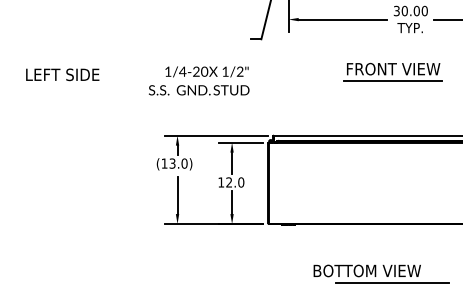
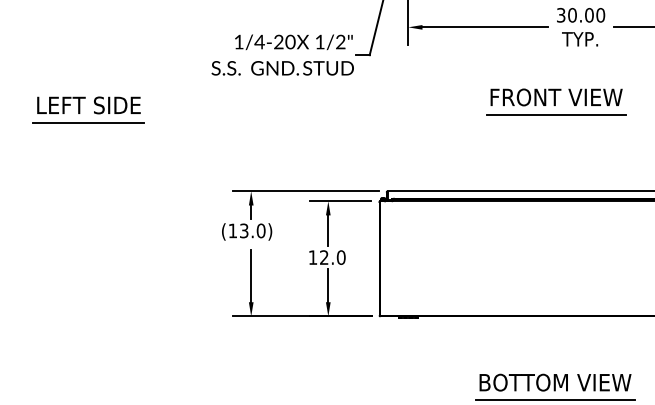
text: (198, 80) -> (282, 54), moved
line: (62, 86) -> (88, 122), added
text: (367, 270) -> (555, 382), moved

